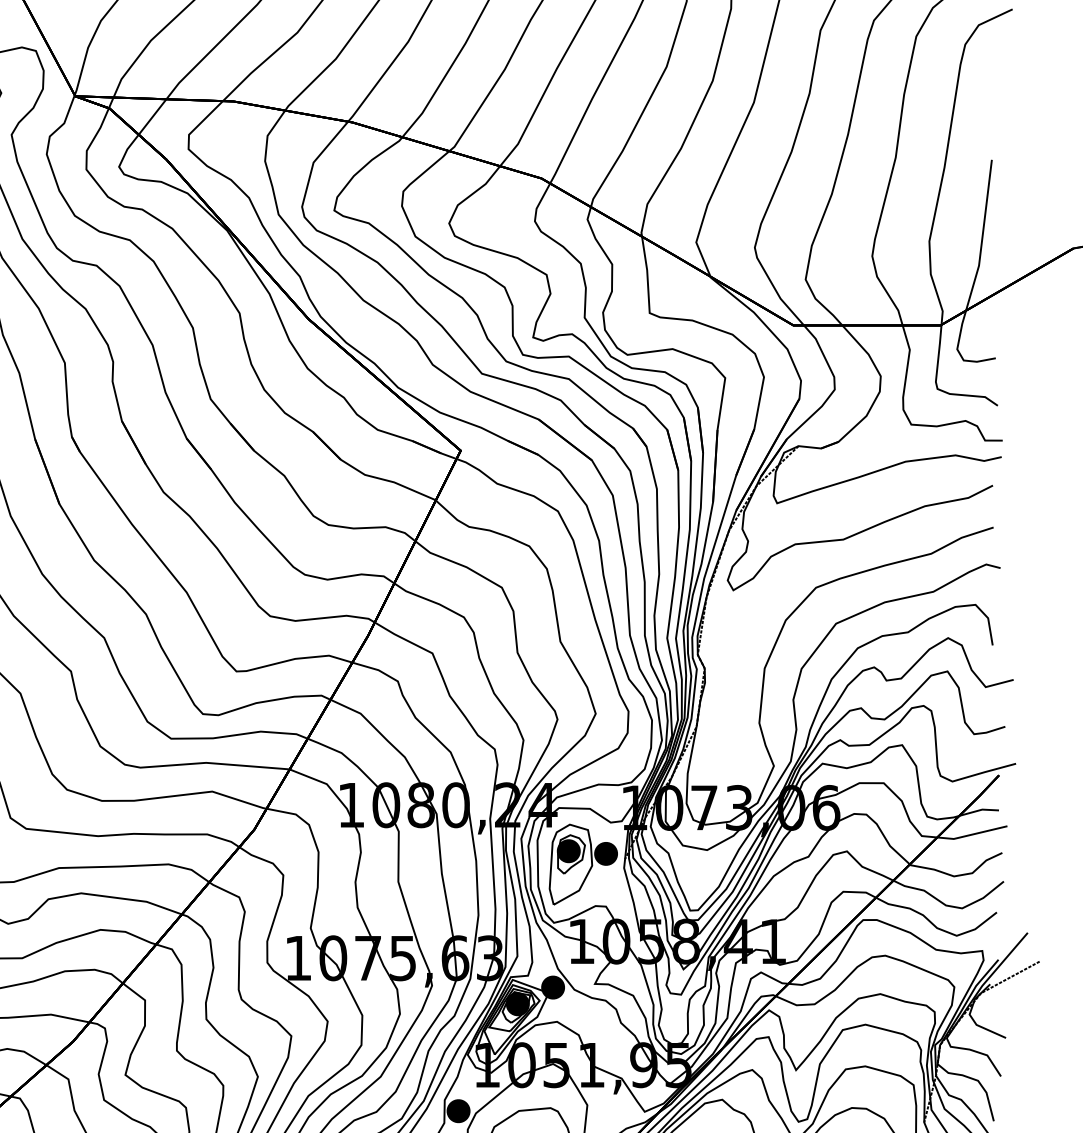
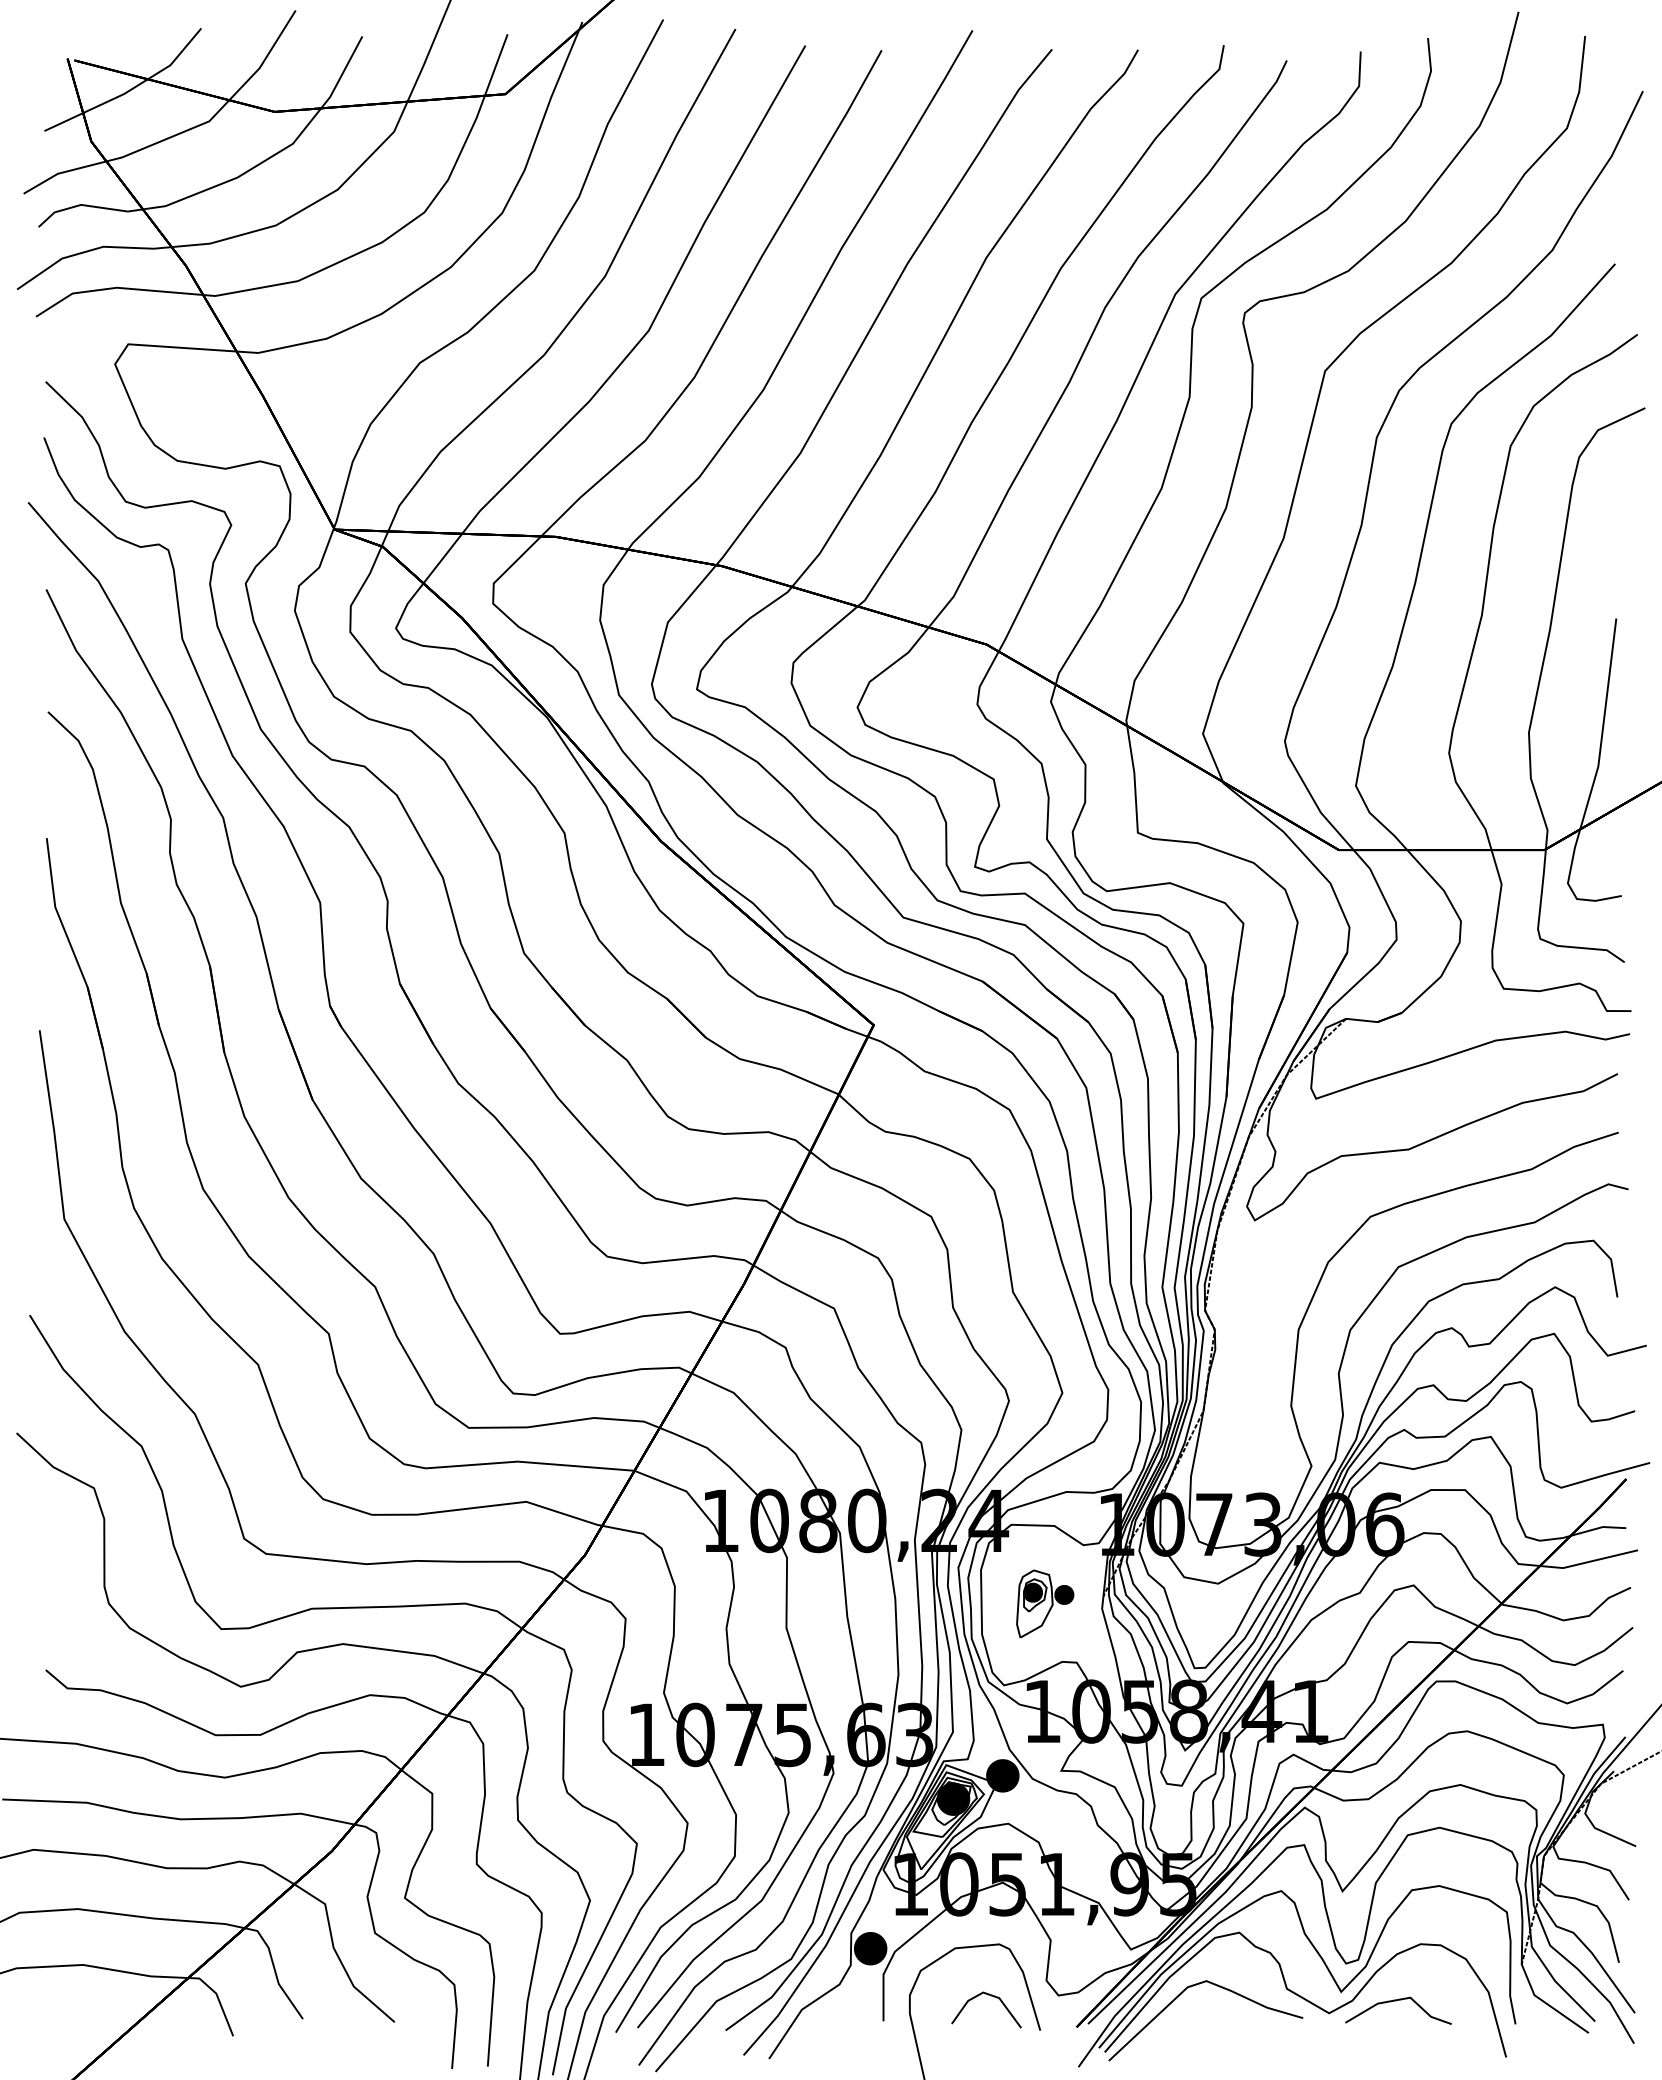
part: (583, 864) -> (1045, 1603), size x0.6

